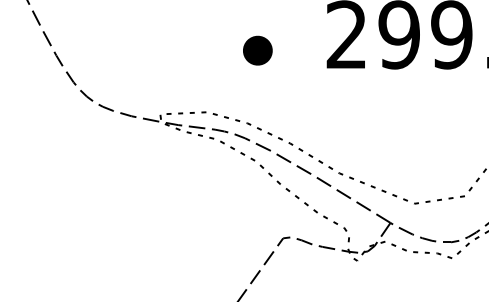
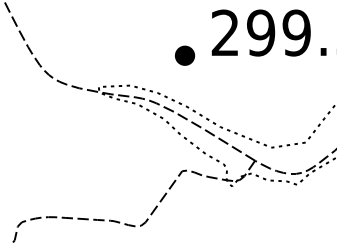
part: (258, 50) -> (185, 55), moved

